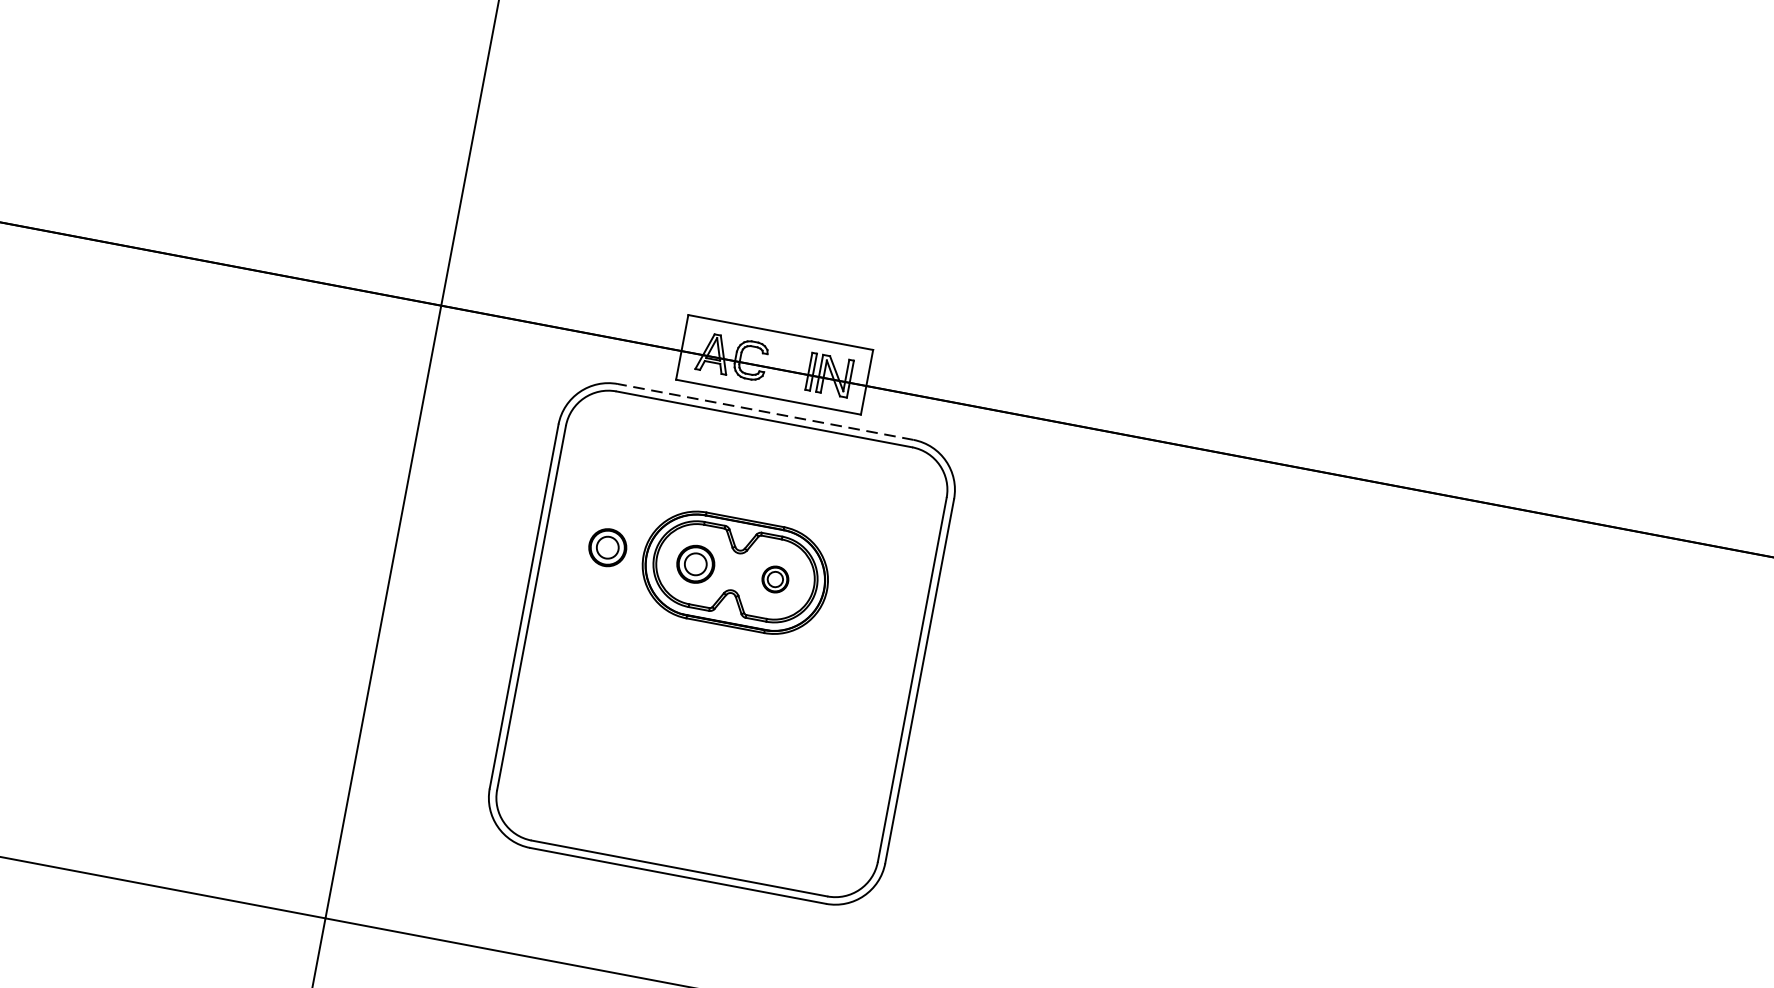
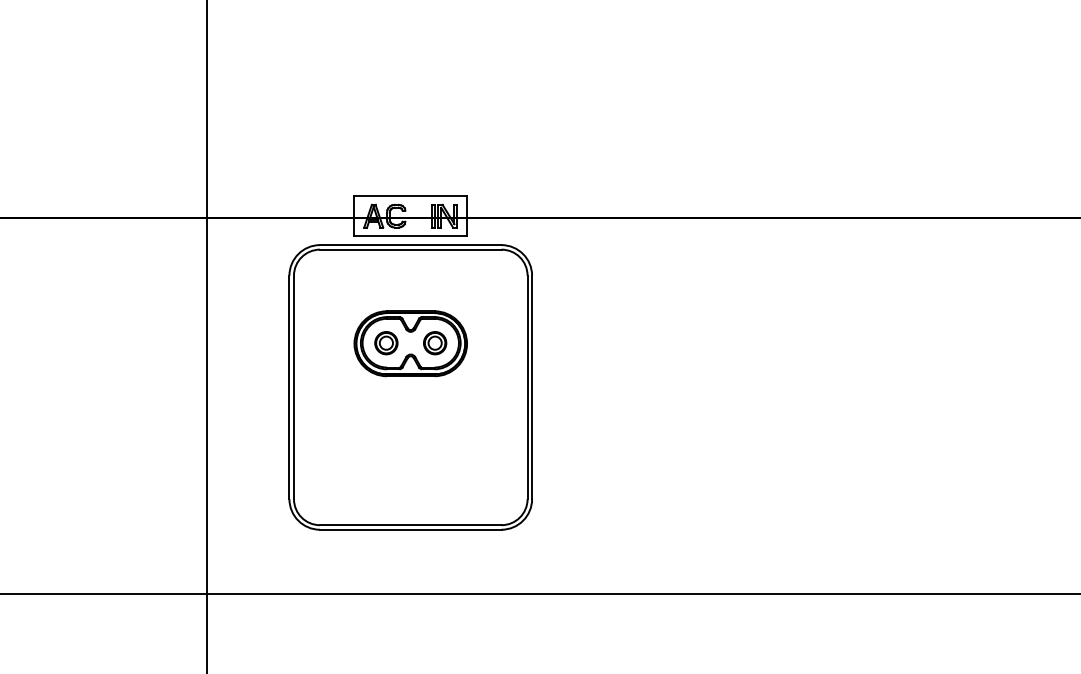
line: (765, 412) -> (410, 245), dashed -> solid
part: (607, 548) -> (332, 343), removed
part: (775, 579) -> (435, 343), size x1.43

